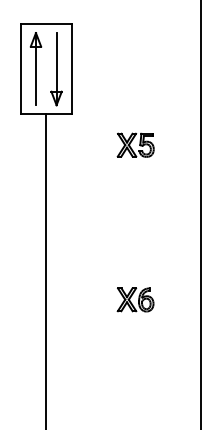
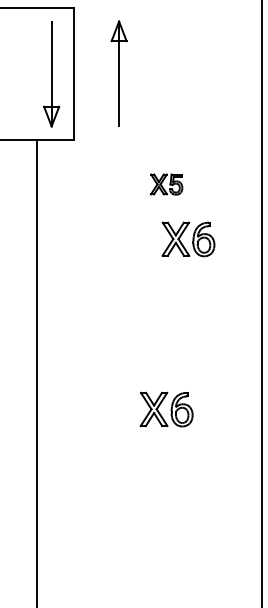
part: (35, 68) -> (118, 73), moved
part: (135, 144) -> (166, 183), size x0.6
part: (150, 182) -> (188, 238), added

